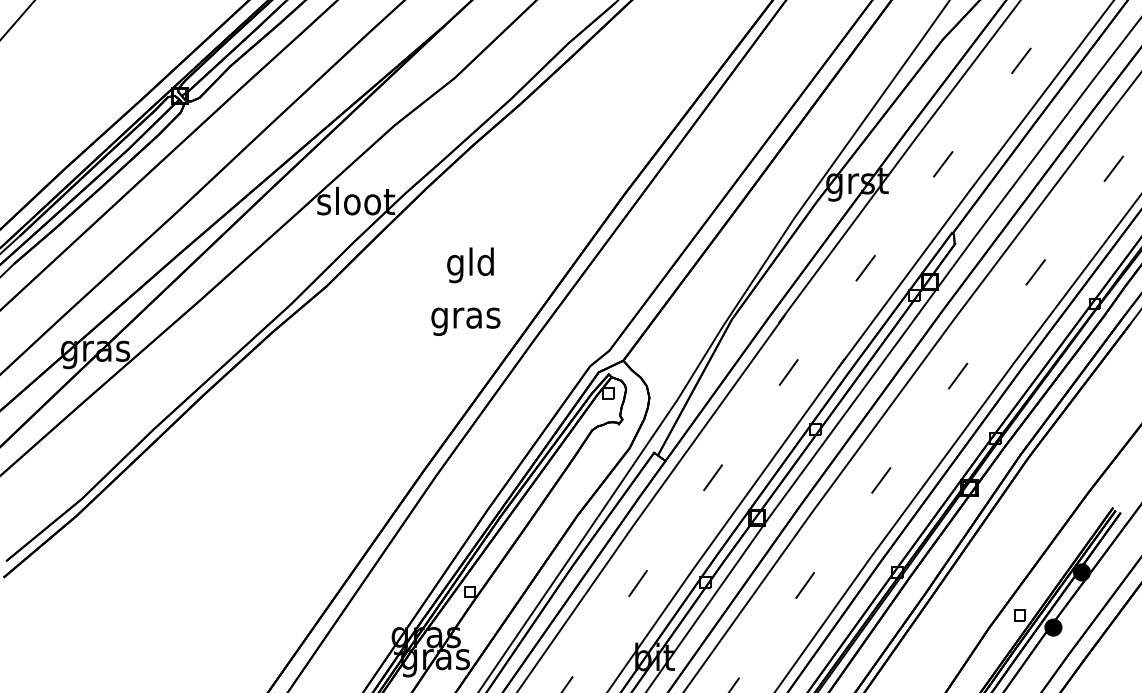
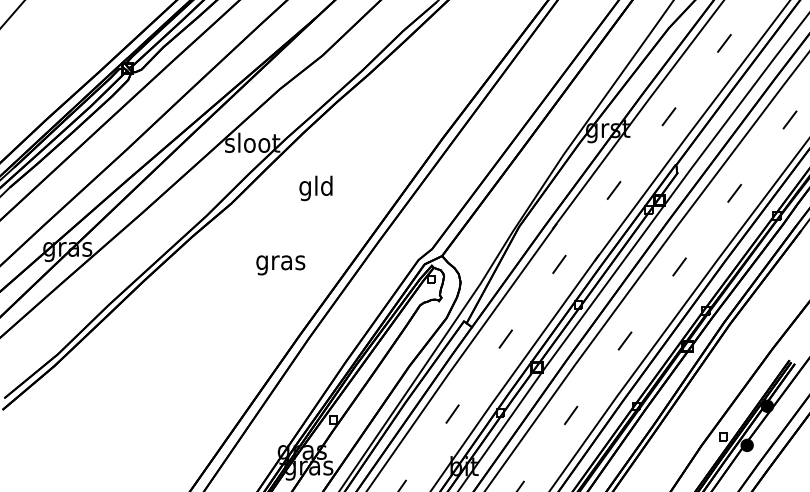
text: (470, 265) -> (315, 188), moved
text: (465, 321) -> (280, 265), moved

